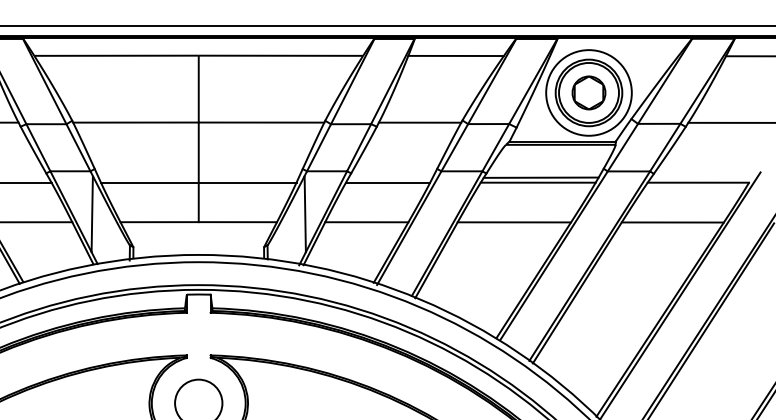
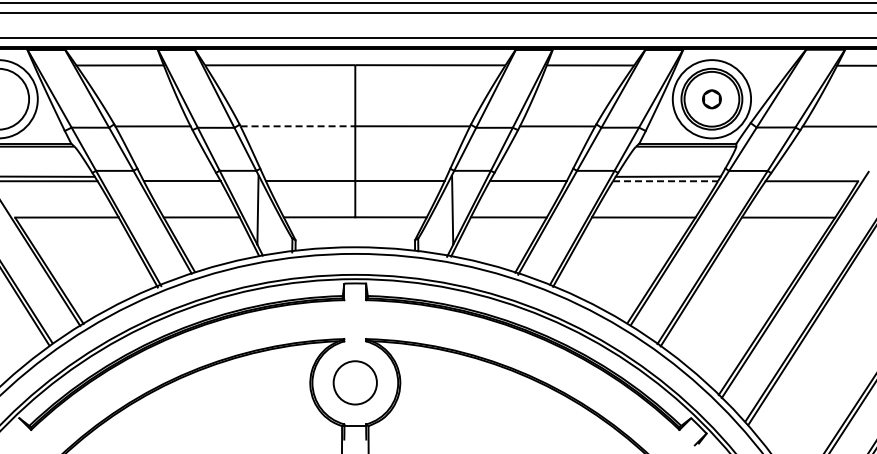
part: (588, 93) -> (711, 99), size x0.6
line: (136, 122) -> (298, 126), solid -> dashed
line: (538, 182) -> (665, 181), solid -> dashed

